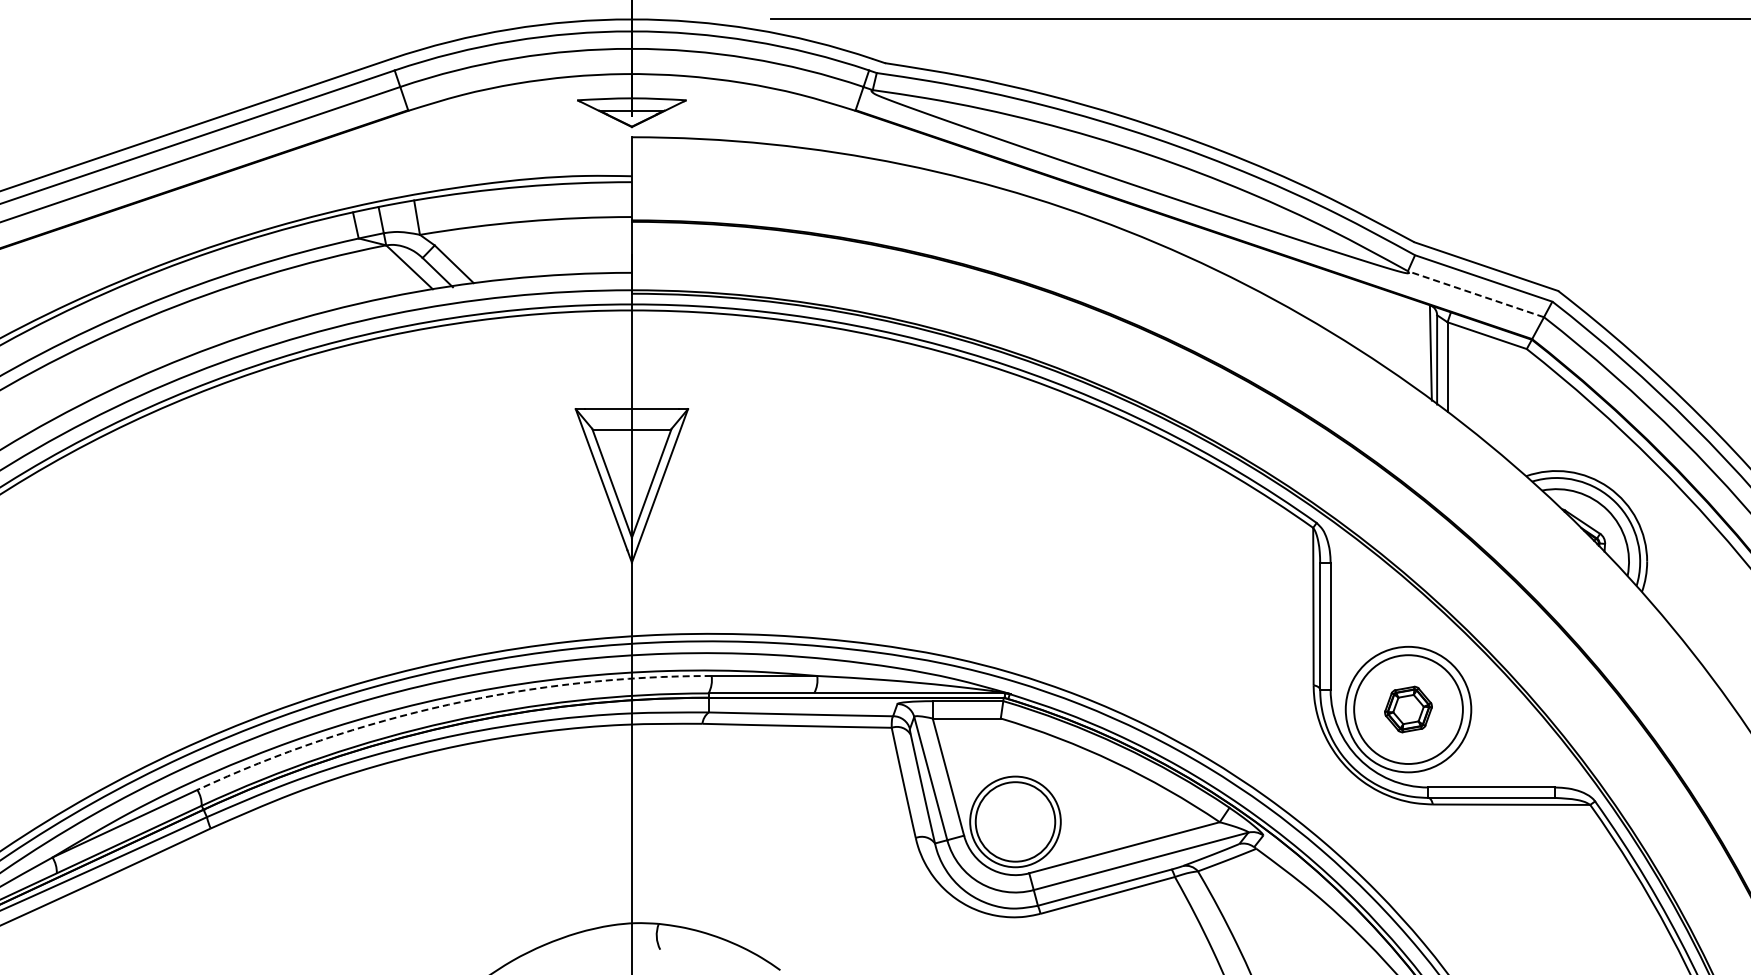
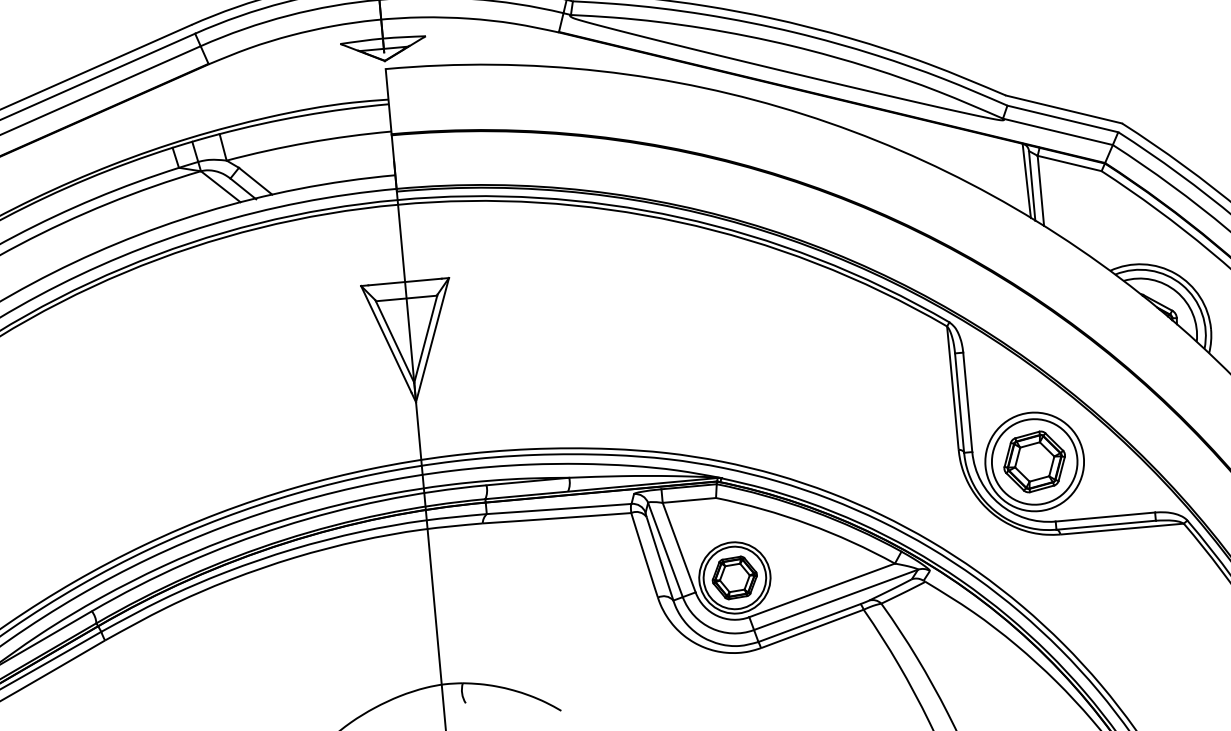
line: (1475, 294) -> (1057, 132), dashed -> solid
arc: (448, 704) -> (282, 526), dashed -> solid
part: (1408, 709) -> (1034, 461), size x1.67
part: (1015, 821) -> (734, 577), added

